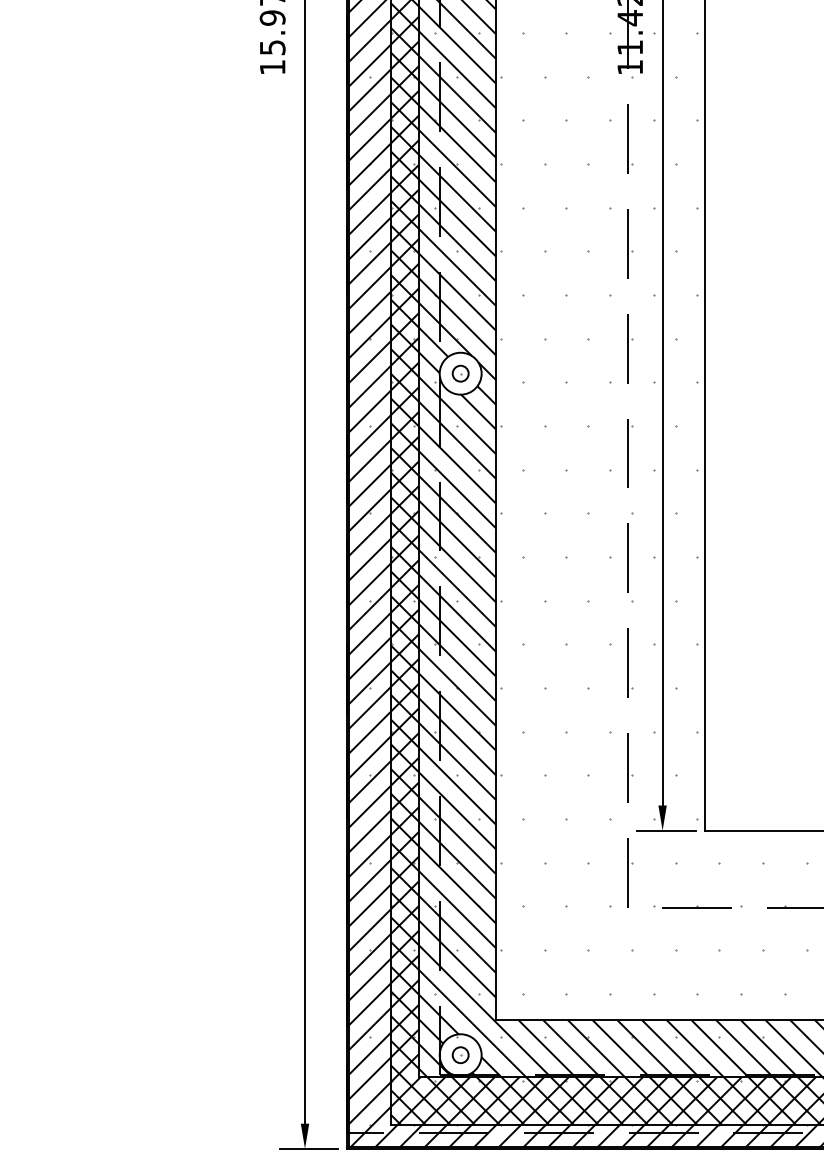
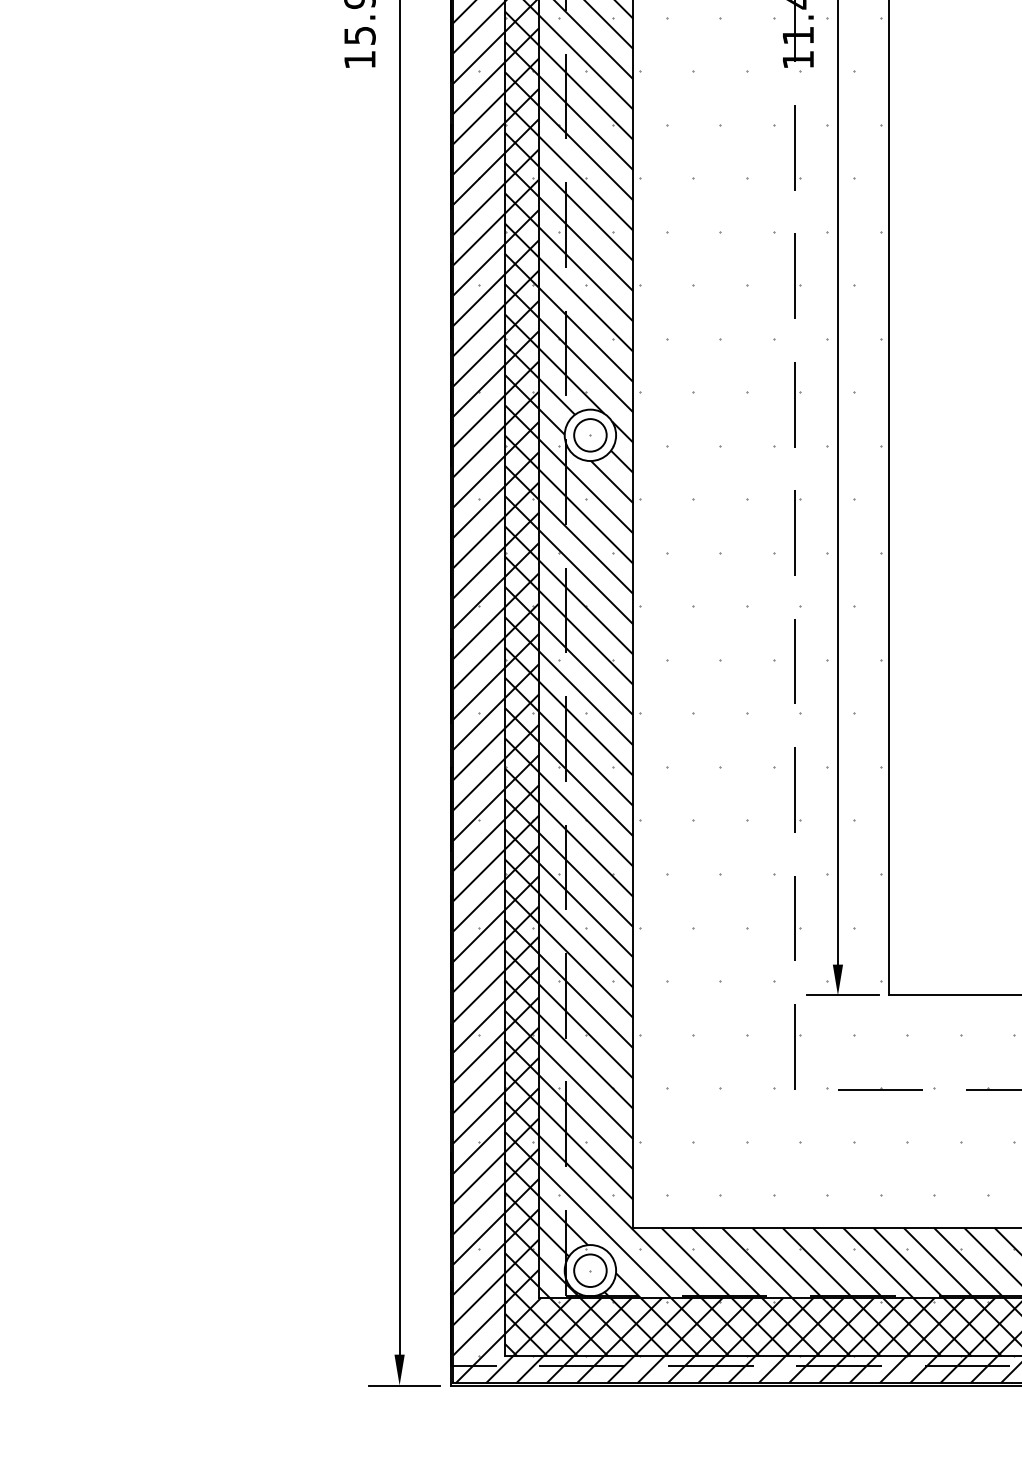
circle: (460, 373) -> (590, 435), size x1.67
circle: (460, 1055) -> (590, 1270), size x1.67

